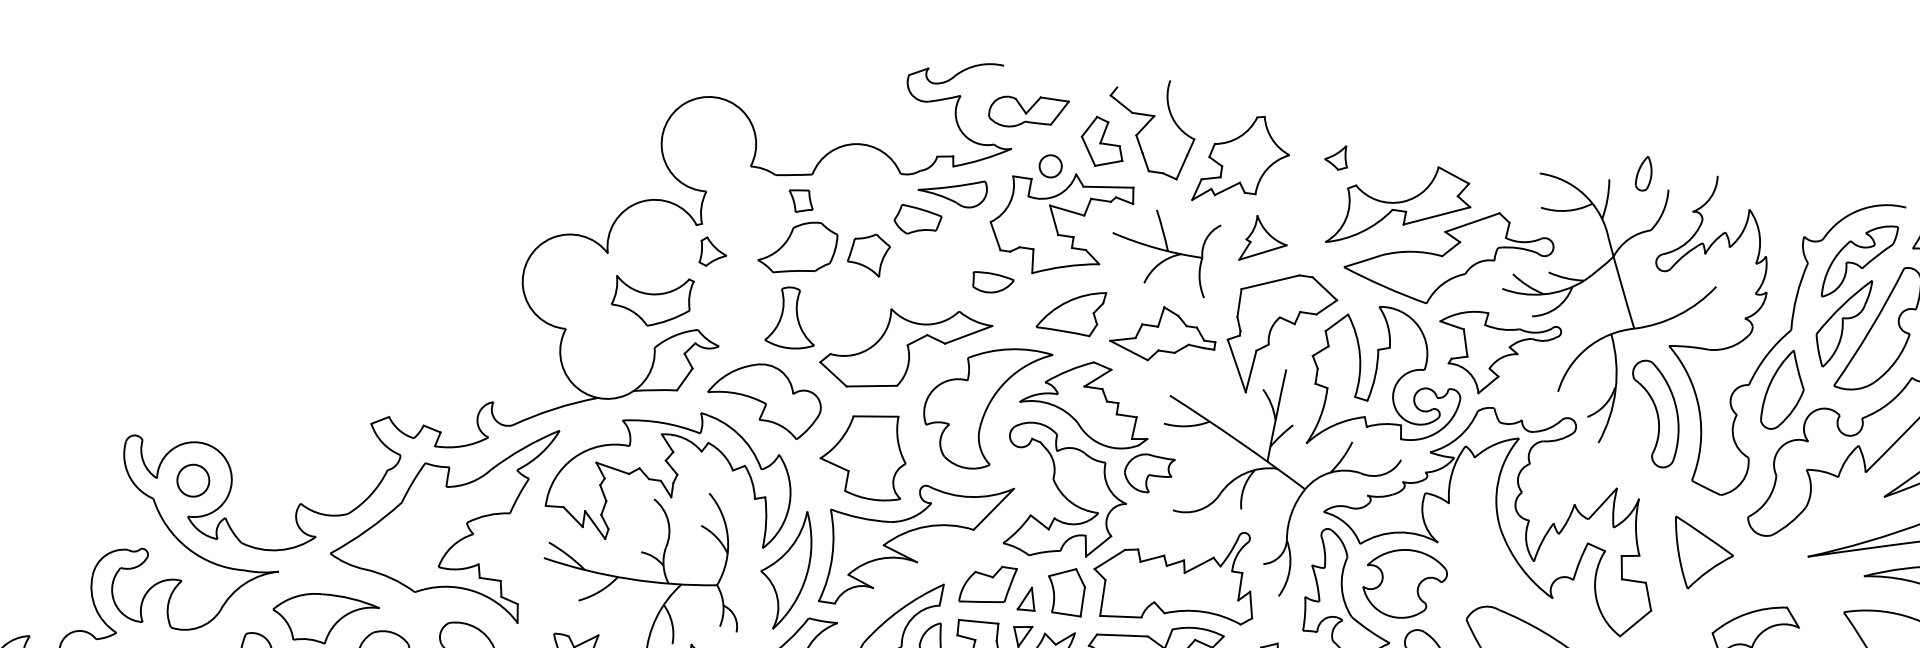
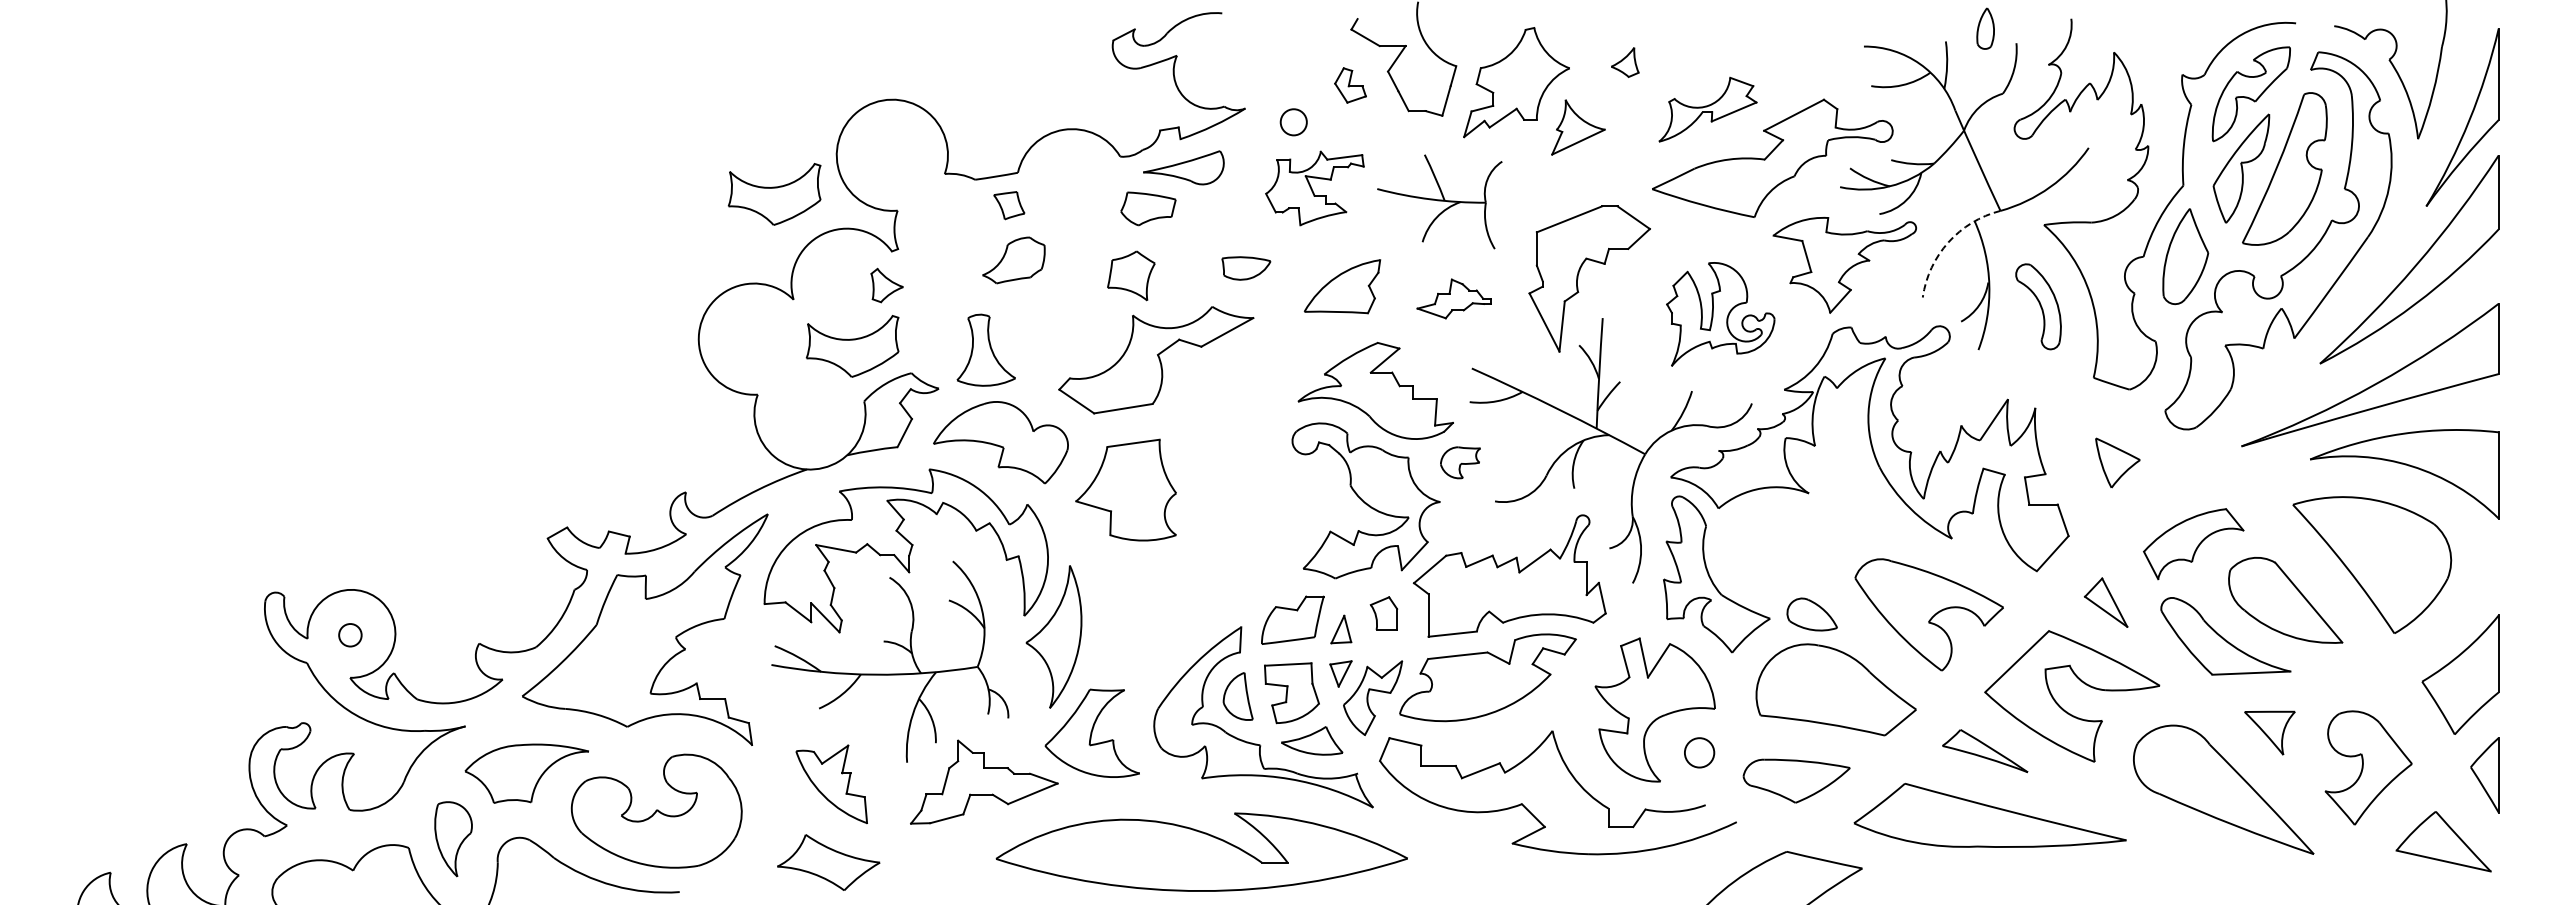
part: (1028, 112) -> (1258, 63), removed
part: (1103, 142) -> (1350, 85), size x0.6
part: (604, 162) -> (774, 194), added
part: (1400, 206) -> (1707, 109), size x0.6
part: (1059, 224) -> (1314, 188), size x0.6
part: (1264, 240) -> (1578, 127), moved
part: (797, 247) -> (1013, 260), size x0.7
part: (712, 252) -> (886, 285), moved
part: (869, 254) -> (1131, 275), moved
part: (792, 317) -> (985, 349), moved
part: (1164, 334) -> (1454, 298), size x0.6
arc: (1586, 348) -> (1948, 242), solid -> dashed
part: (1385, 381) -> (1720, 314), size x0.6
part: (984, 406) -> (1257, 413), removed
part: (1654, 413) -> (2038, 306), size x0.7
part: (1148, 473) -> (1460, 462), size x0.7
circle: (193, 480) -> (350, 635), size x0.6
part: (910, 531) -> (1193, 571), removed
part: (1701, 554) -> (2117, 462), size x0.6
part: (1404, 584) -> (1776, 547), removed
part: (1065, 590) -> (1383, 613), size x0.6

